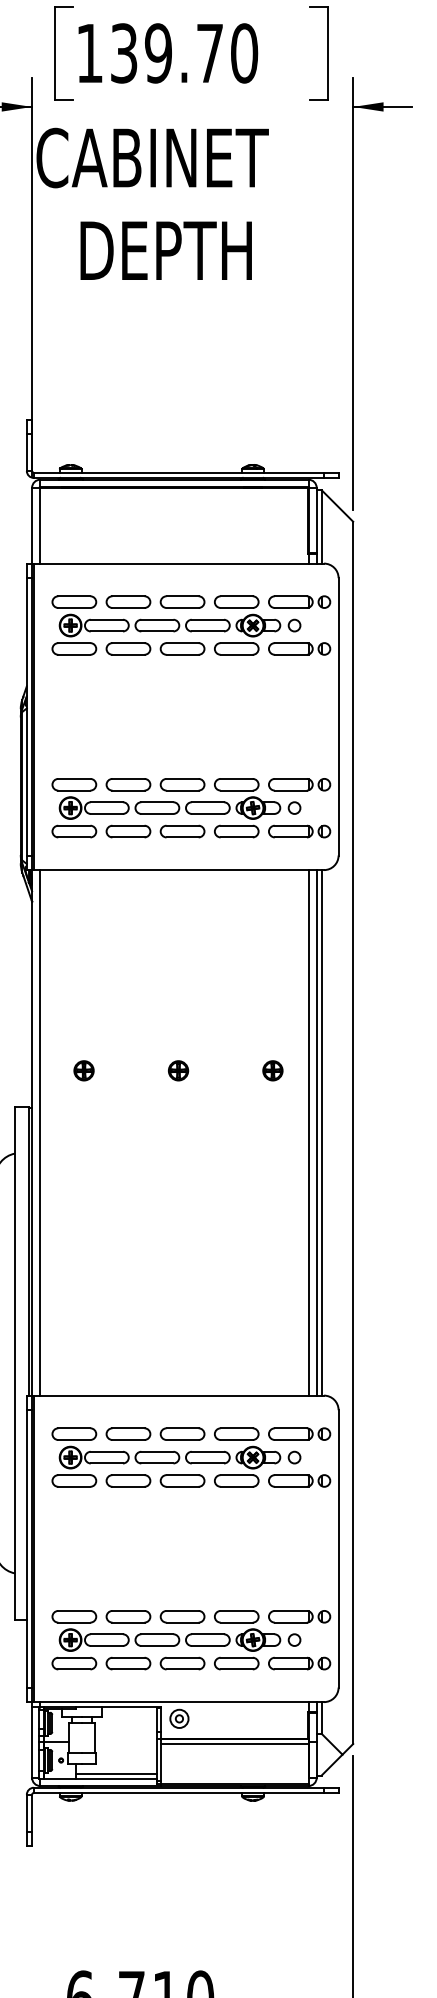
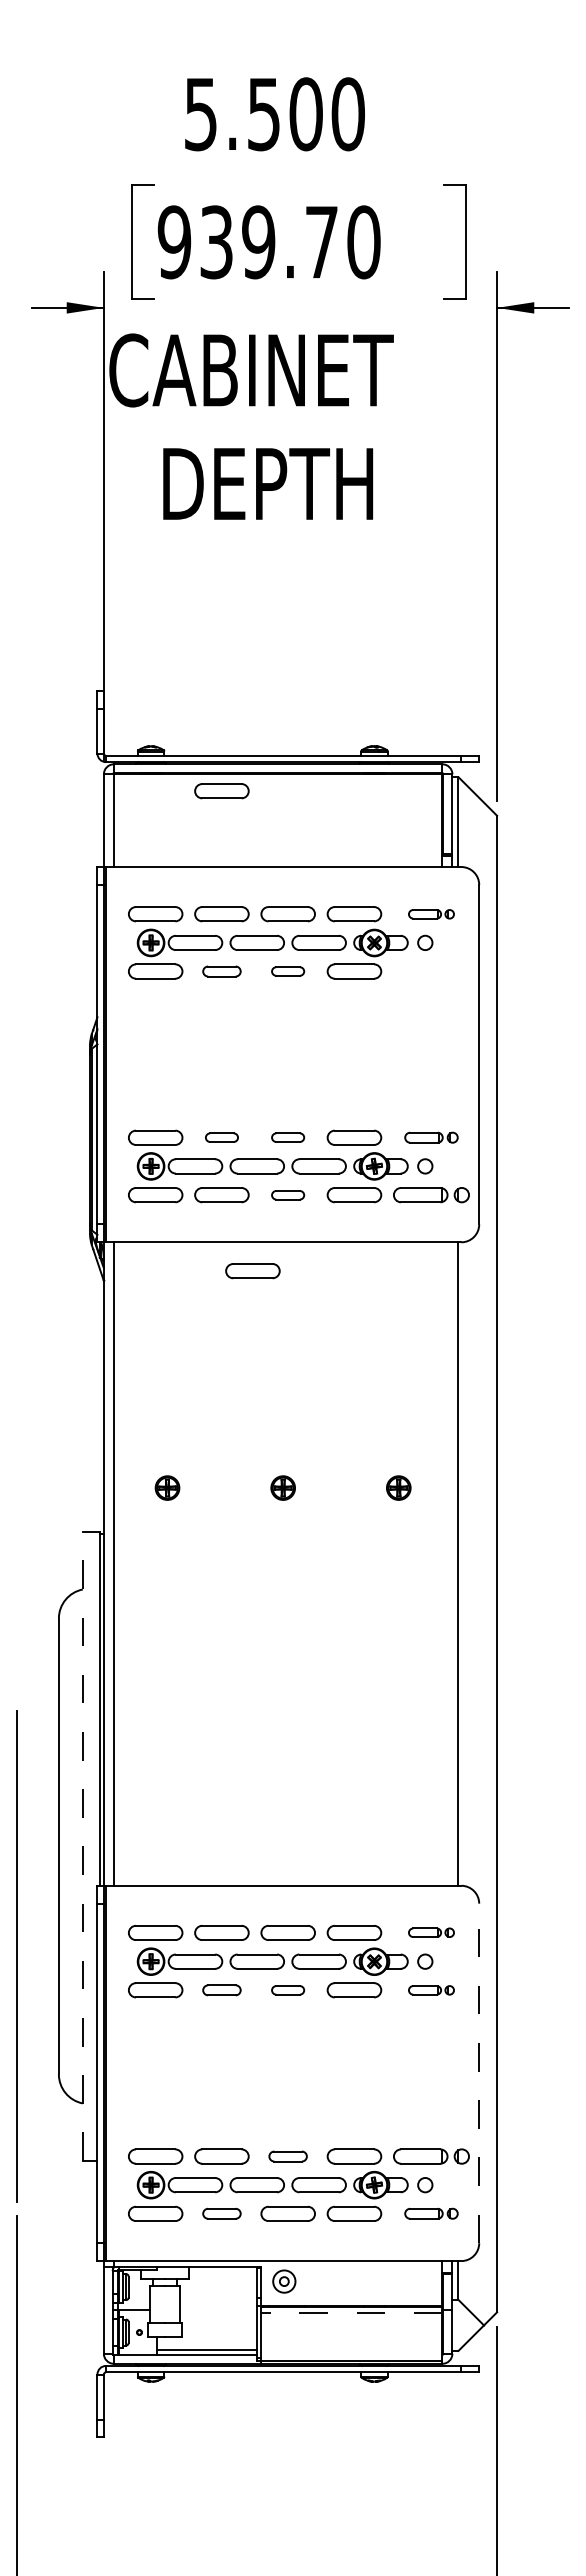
text: (89, 53) -> (174, 242), 139.70 -> 939.70
part: (128, 501) -> (221, 791), added
part: (299, 602) -> (431, 914), size x0.6
part: (128, 648) -> (221, 971), size x0.7
part: (182, 648) -> (287, 971), size x0.6
part: (299, 648) -> (431, 971), removed
part: (128, 784) -> (221, 1137), size x0.6
part: (182, 784) -> (287, 1137), size x0.6
part: (299, 784) -> (431, 1137), size x0.7
part: (182, 831) -> (287, 1195), size x0.6
part: (153, 893) -> (252, 1271), added
line: (308, 1132) -> (442, 1563), removed
line: (316, 1132) -> (452, 1563), removed
line: (14, 1363) -> (82, 1846), solid -> dashed
part: (299, 1433) -> (431, 1932), size x0.6
part: (128, 1481) -> (221, 1990), size x0.7
part: (182, 1481) -> (287, 1990), size x0.6
part: (299, 1481) -> (431, 1990), size x0.6
line: (338, 1548) -> (479, 2073), solid -> dashed
part: (182, 1616) -> (287, 2156), size x0.7
part: (128, 1663) -> (221, 2213), size x0.7
part: (299, 1663) -> (431, 2213), size x0.7
line: (234, 1744) -> (351, 2312), solid -> dashed

